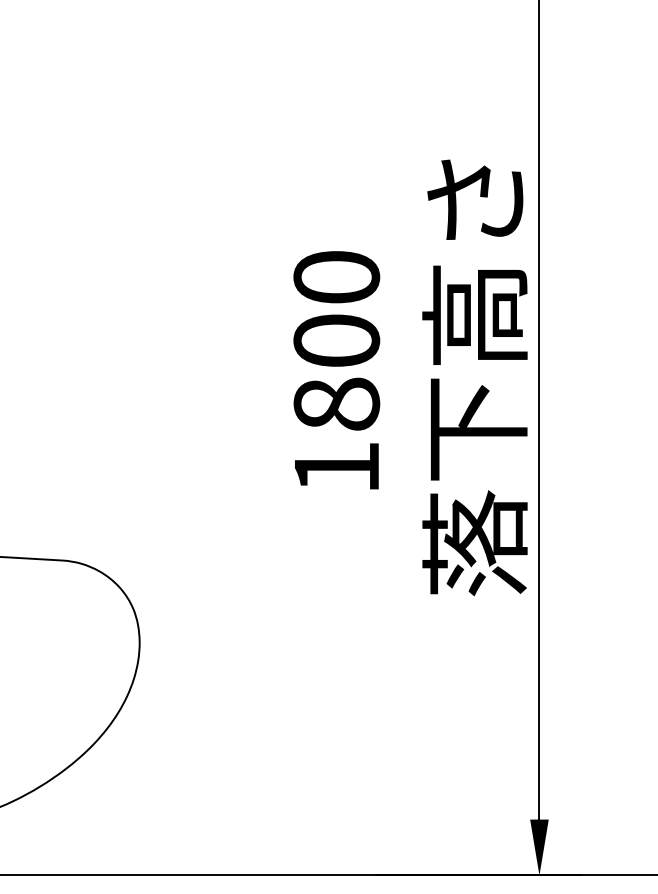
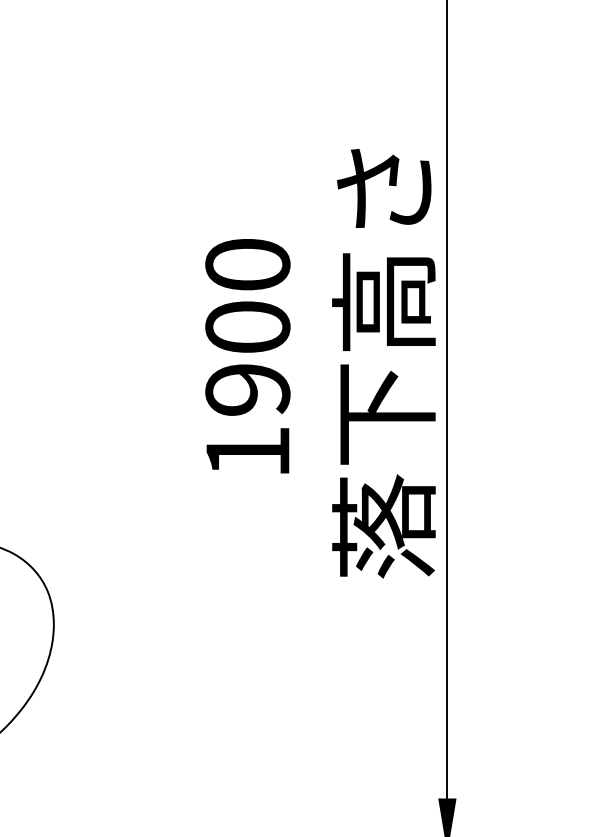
text: (336, 403) -> (247, 388), 1800 -> 1900

